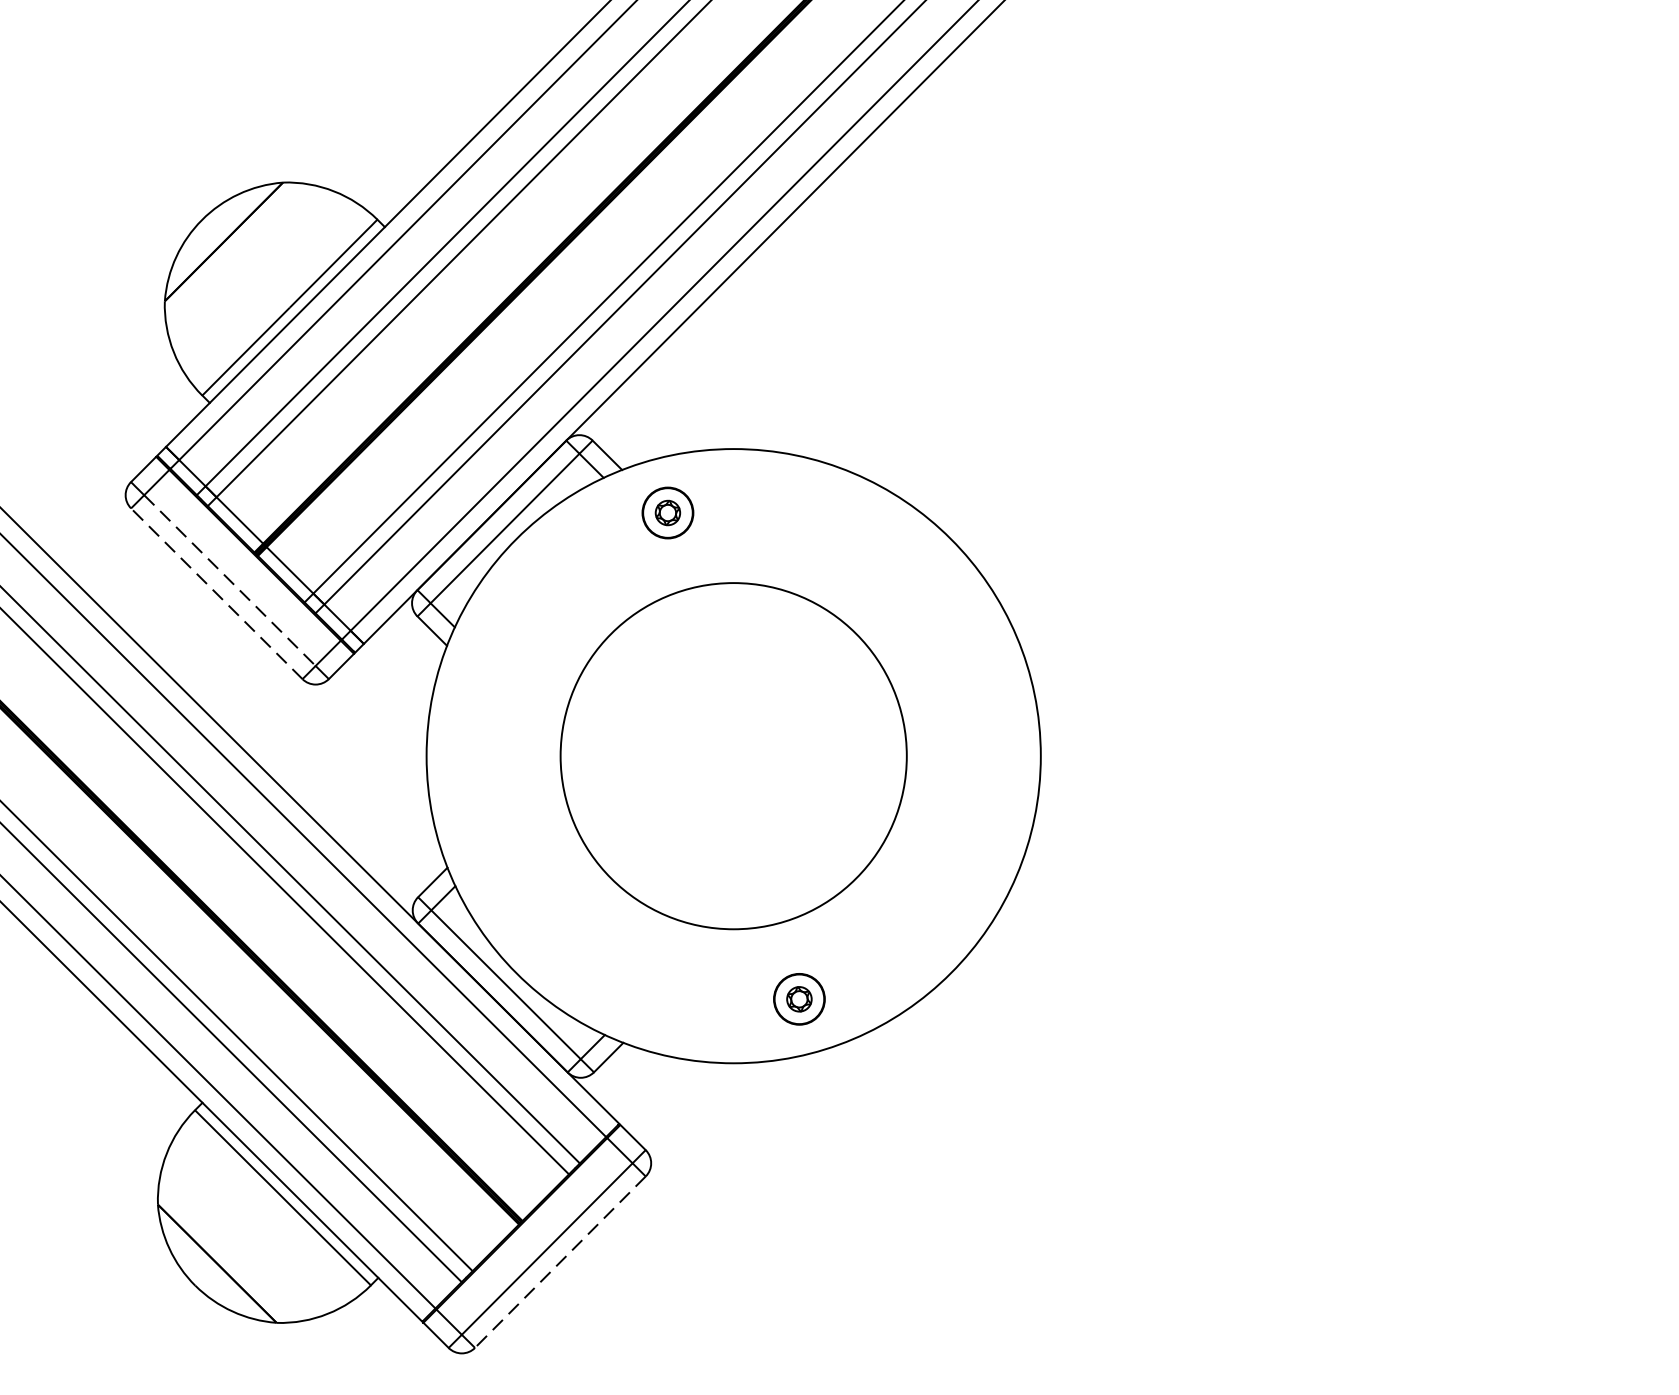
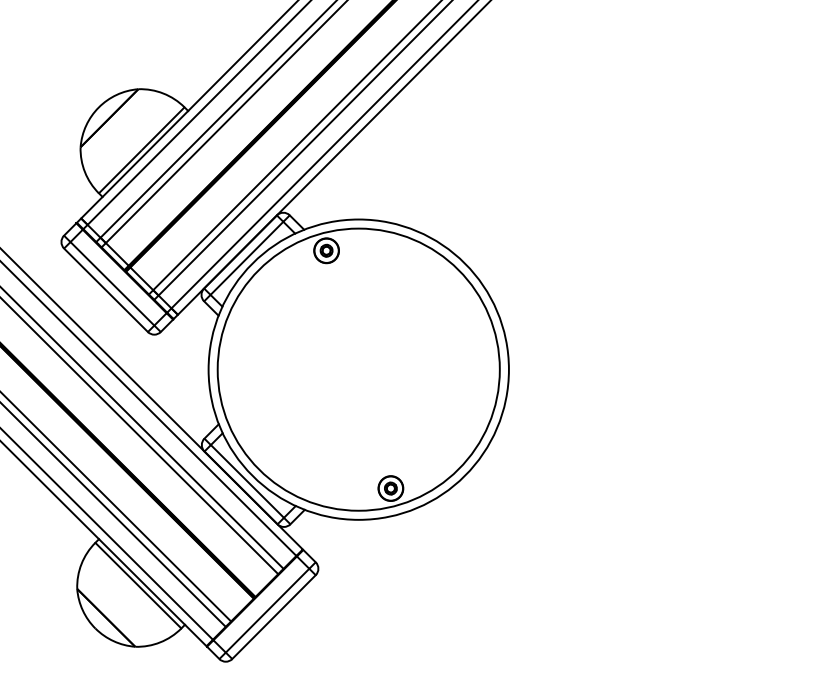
line: (230, 581) -> (112, 284), dashed -> solid
line: (215, 592) -> (105, 289), dashed -> solid
circle: (733, 755) -> (358, 369), size x1.67
line: (559, 1262) -> (273, 617), dashed -> solid

